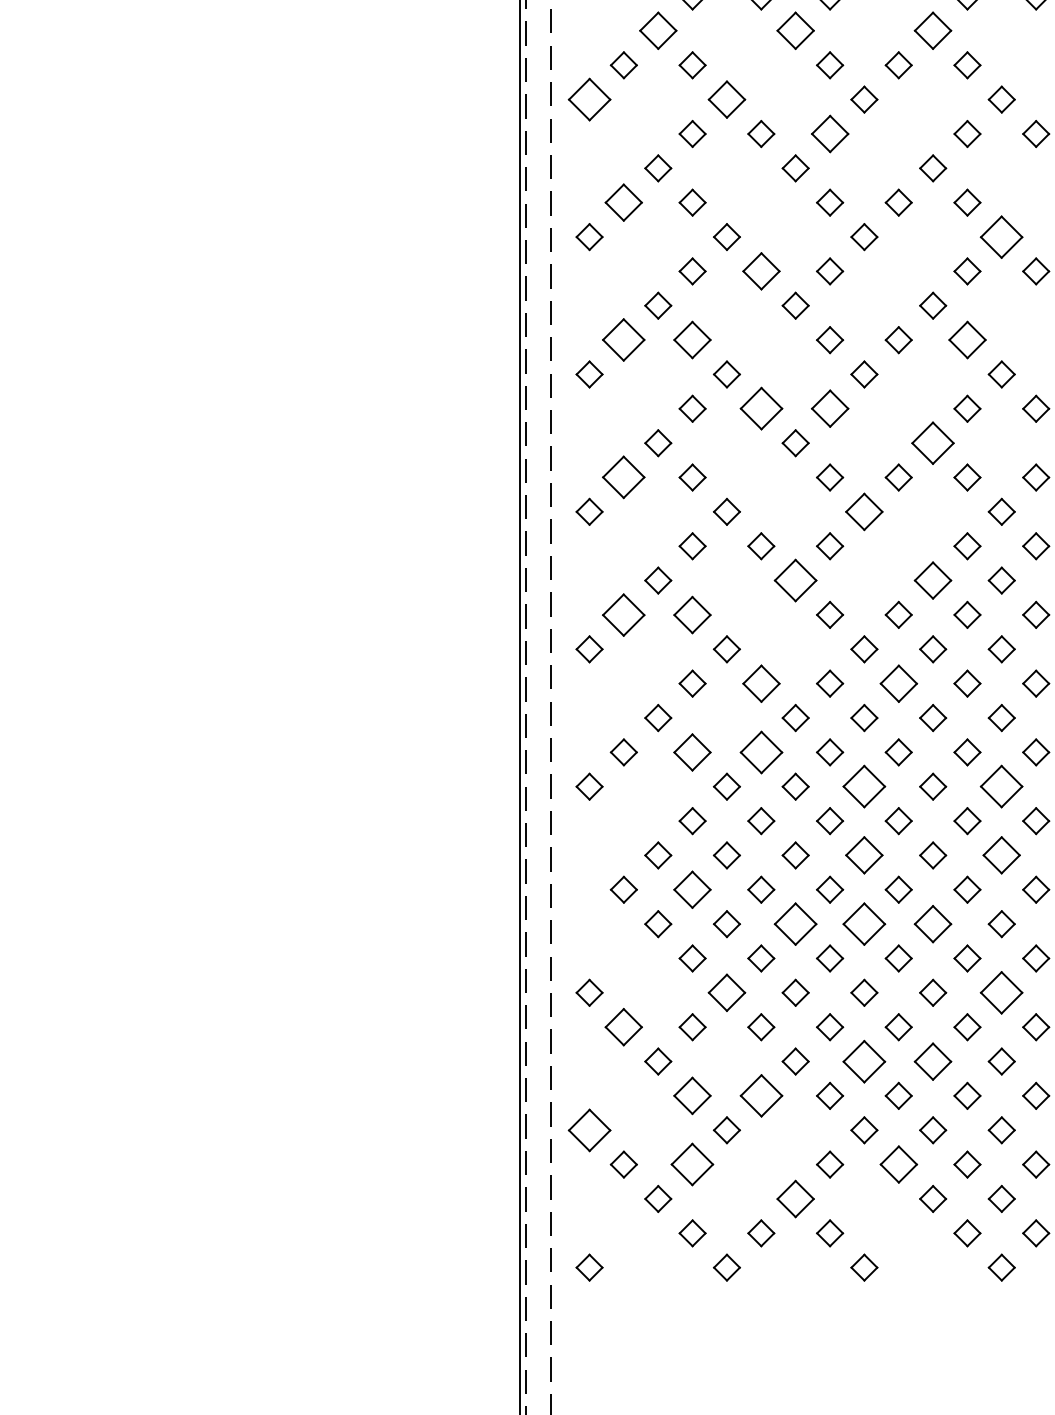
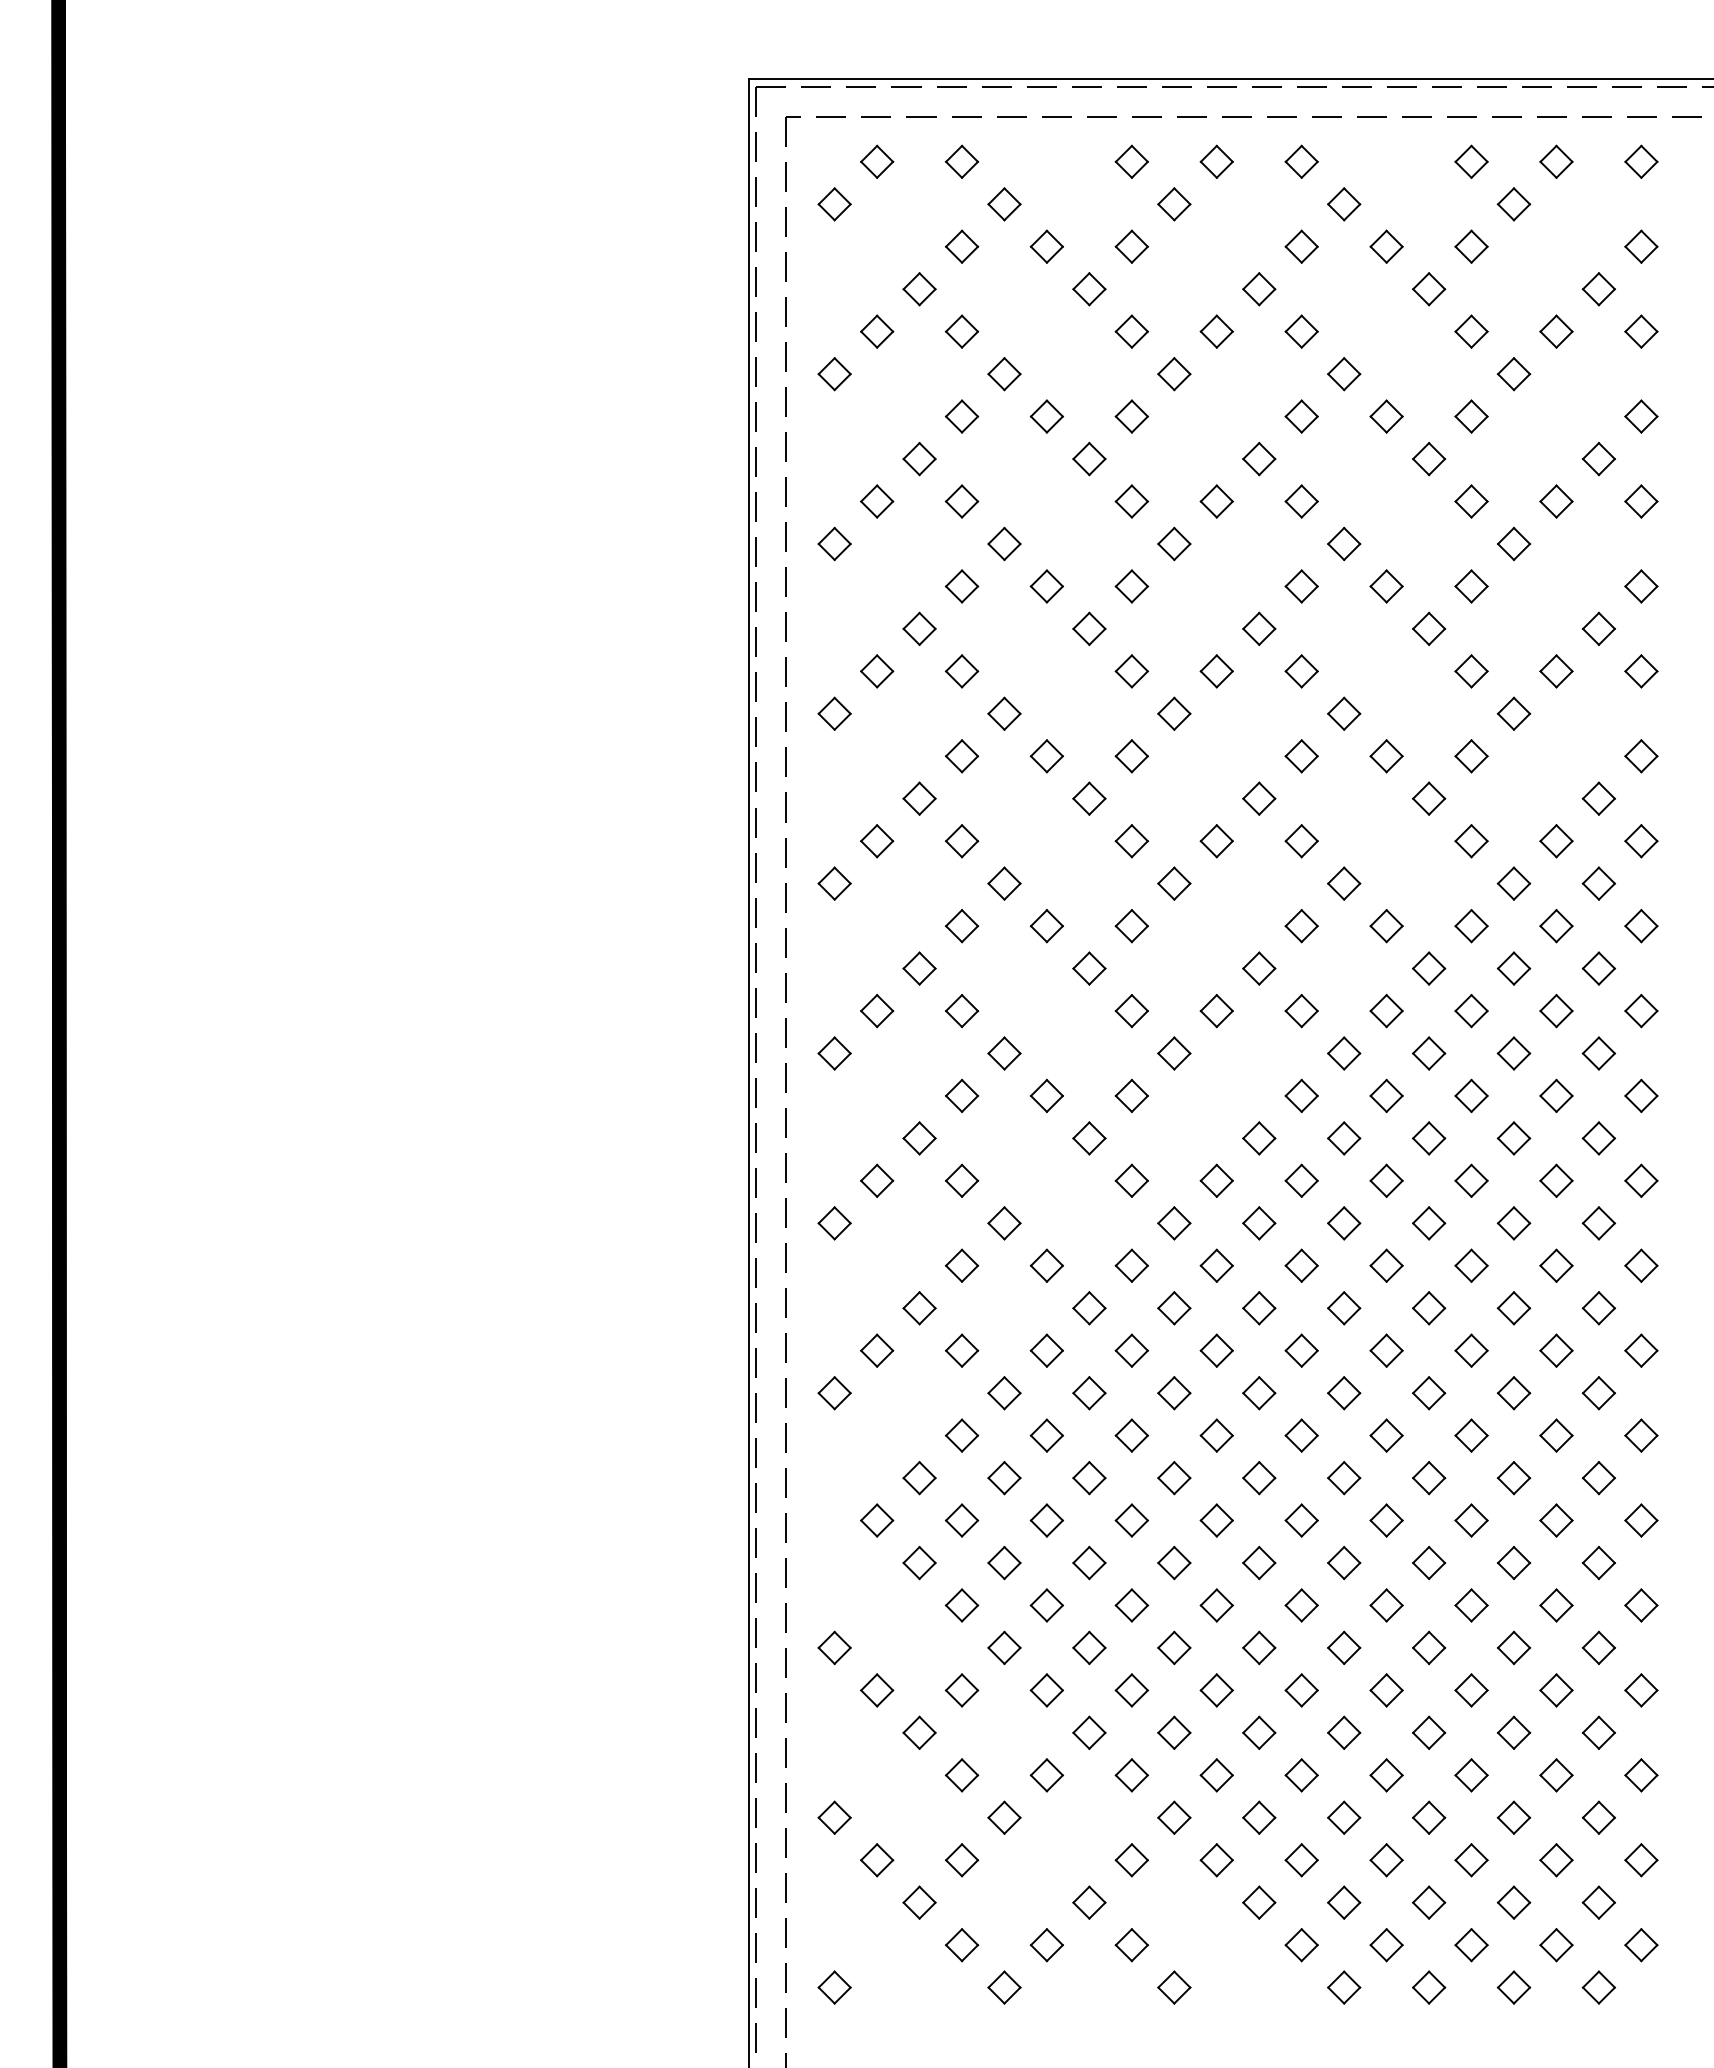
part: (658, 31) -> (919, 459), size x0.71
part: (795, 31) -> (1089, 459), size x0.71
part: (933, 31) -> (1259, 459), size x0.71
part: (589, 99) -> (834, 543), size x0.62
part: (726, 99) -> (1004, 543), size x0.71
part: (829, 134) -> (1131, 586), size x0.71
part: (624, 202) -> (877, 671), size x0.71
part: (1002, 236) -> (1344, 713), size x0.62
part: (760, 271) -> (1046, 756), size x0.71
part: (624, 340) -> (877, 841), size x0.62
part: (693, 340) -> (962, 841), size x0.71
part: (967, 340) -> (1301, 841), size x0.71
part: (760, 409) -> (1046, 926), size x0.62
part: (829, 409) -> (1131, 926), size x0.71
part: (933, 443) -> (1259, 968), size x0.62
part: (624, 477) -> (877, 1011), size x0.62
part: (864, 511) -> (1174, 1053), size x0.71
part: (795, 580) -> (1089, 1138), size x0.62
part: (933, 580) -> (1259, 1138), size x0.71
part: (624, 614) -> (877, 1180), size x0.62
part: (693, 614) -> (962, 1180), size x0.71
part: (760, 683) -> (1046, 1265), size x0.71
part: (898, 683) -> (1216, 1265), size x0.71
part: (693, 752) -> (962, 1350), size x0.71
part: (760, 752) -> (1046, 1350), size x0.62
part: (864, 786) -> (1174, 1393), size x0.62
part: (1002, 786) -> (1344, 1393), size x0.62
part: (864, 855) -> (1174, 1478), size x0.71
part: (1002, 855) -> (1344, 1478), size x0.71
part: (693, 889) -> (962, 1520), size x0.71
part: (795, 923) -> (1089, 1562), size x0.62
part: (864, 923) -> (1174, 1562), size x0.62
part: (933, 923) -> (1259, 1562), size x0.71
part: (726, 992) -> (1004, 1647), size x0.71
part: (1002, 992) -> (1344, 1647), size x0.62
part: (624, 1027) -> (877, 1690), size x0.71
part: (864, 1061) -> (1174, 1732), size x0.62
part: (933, 1061) -> (1259, 1732), size x0.71
part: (693, 1096) -> (962, 1775), size x0.71
part: (760, 1096) -> (1046, 1775), size x0.62
part: (589, 1130) -> (834, 1817), size x0.62
part: (693, 1164) -> (962, 1860), size x0.62
part: (898, 1164) -> (1216, 1860), size x0.71
part: (795, 1198) -> (1089, 1902), size x0.71

